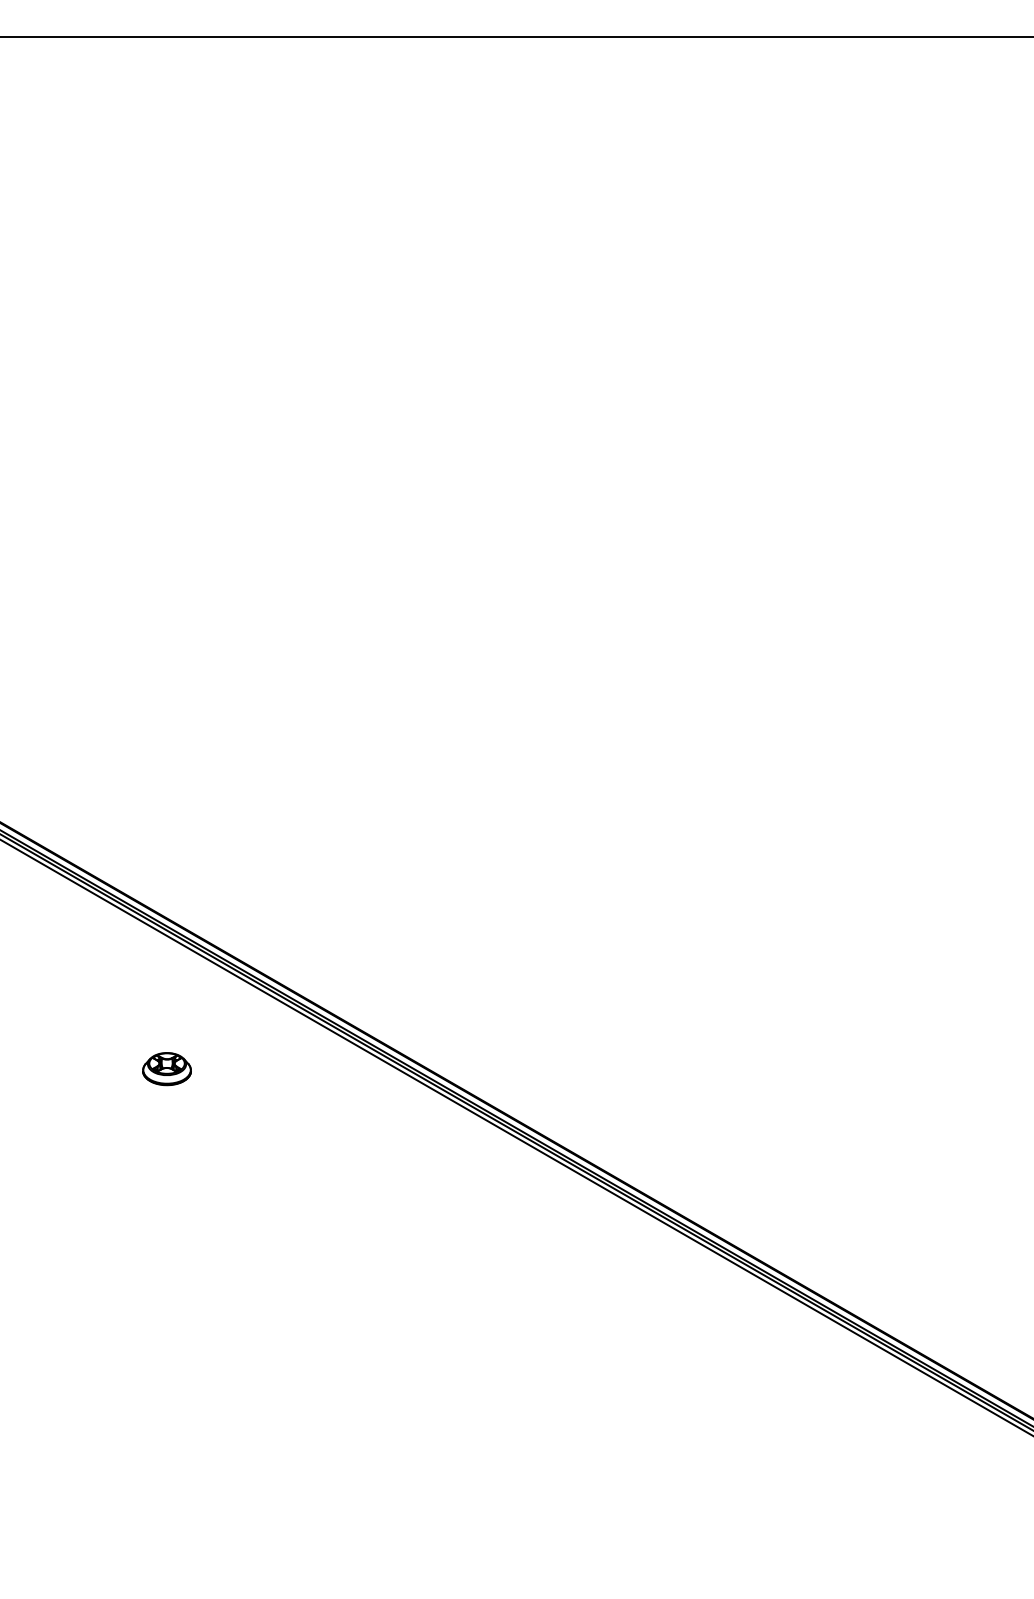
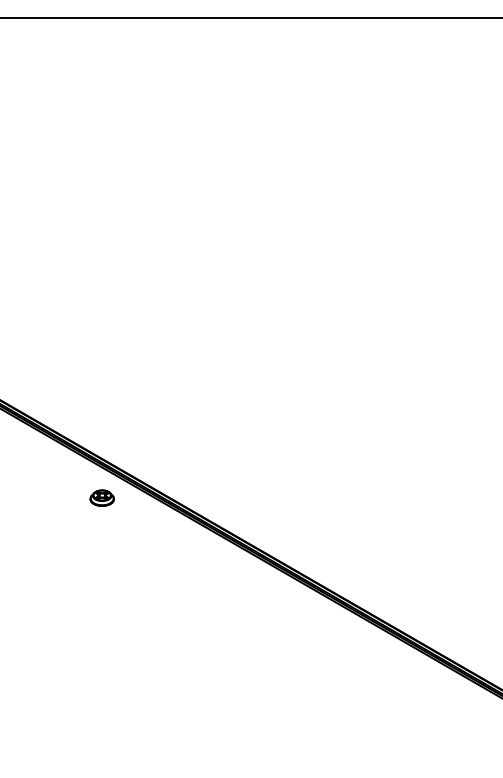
part: (165, 1067) -> (101, 497), moved

